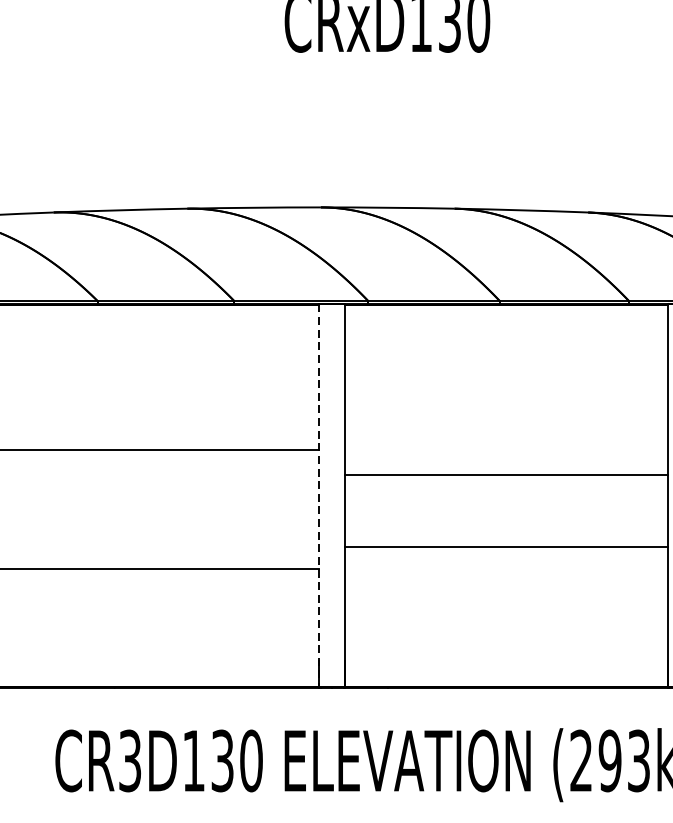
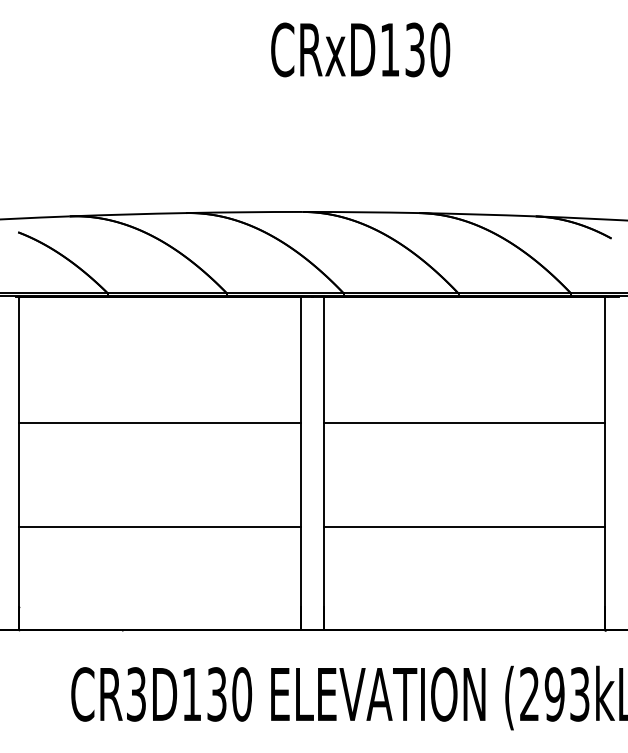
line: (506, 475) -> (464, 423), moved
line: (318, 496) -> (300, 463), dashed -> solid
line: (506, 546) -> (464, 526), moved

